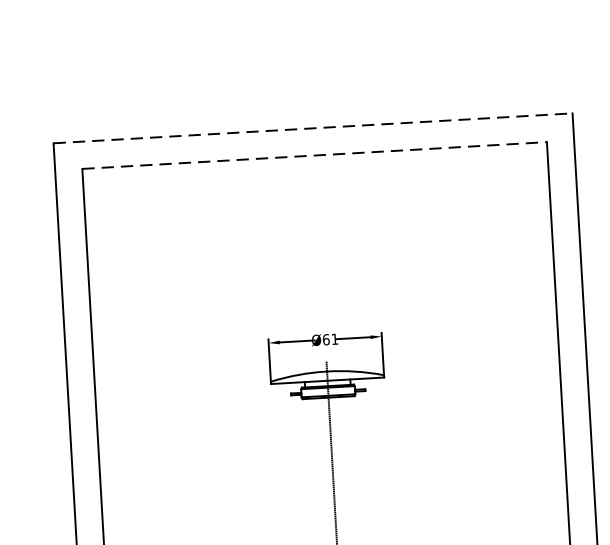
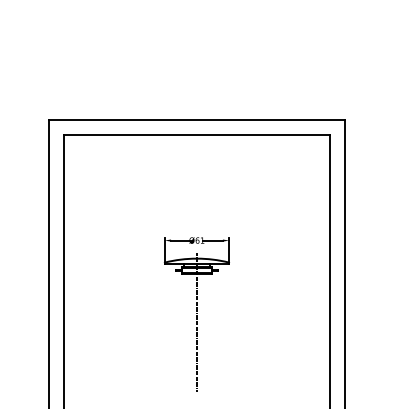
line: (313, 127) -> (197, 119), dashed -> solid
line: (315, 155) -> (197, 135), dashed -> solid

